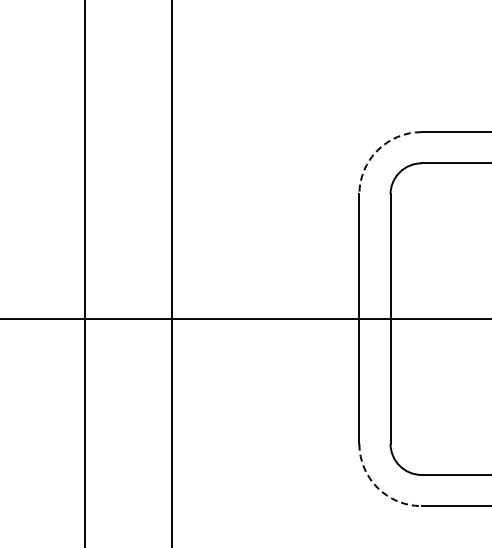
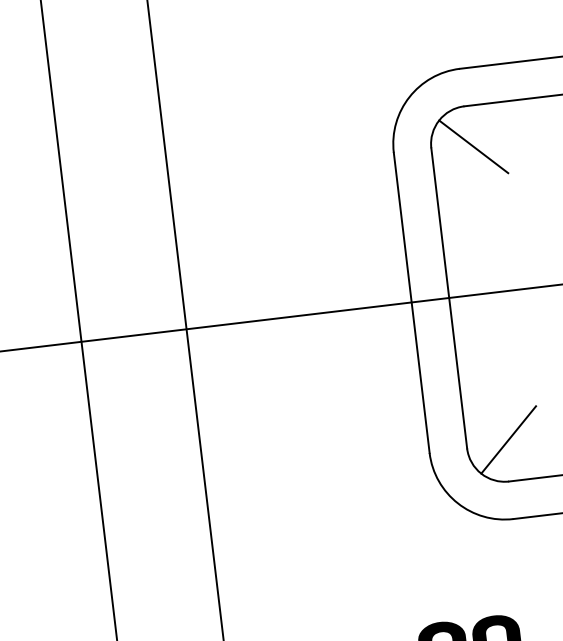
arc: (377, 150) -> (409, 97), dashed -> solid
line: (425, 197) -> (473, 146), added
line: (425, 440) -> (508, 439), added
arc: (377, 487) -> (457, 502), dashed -> solid

